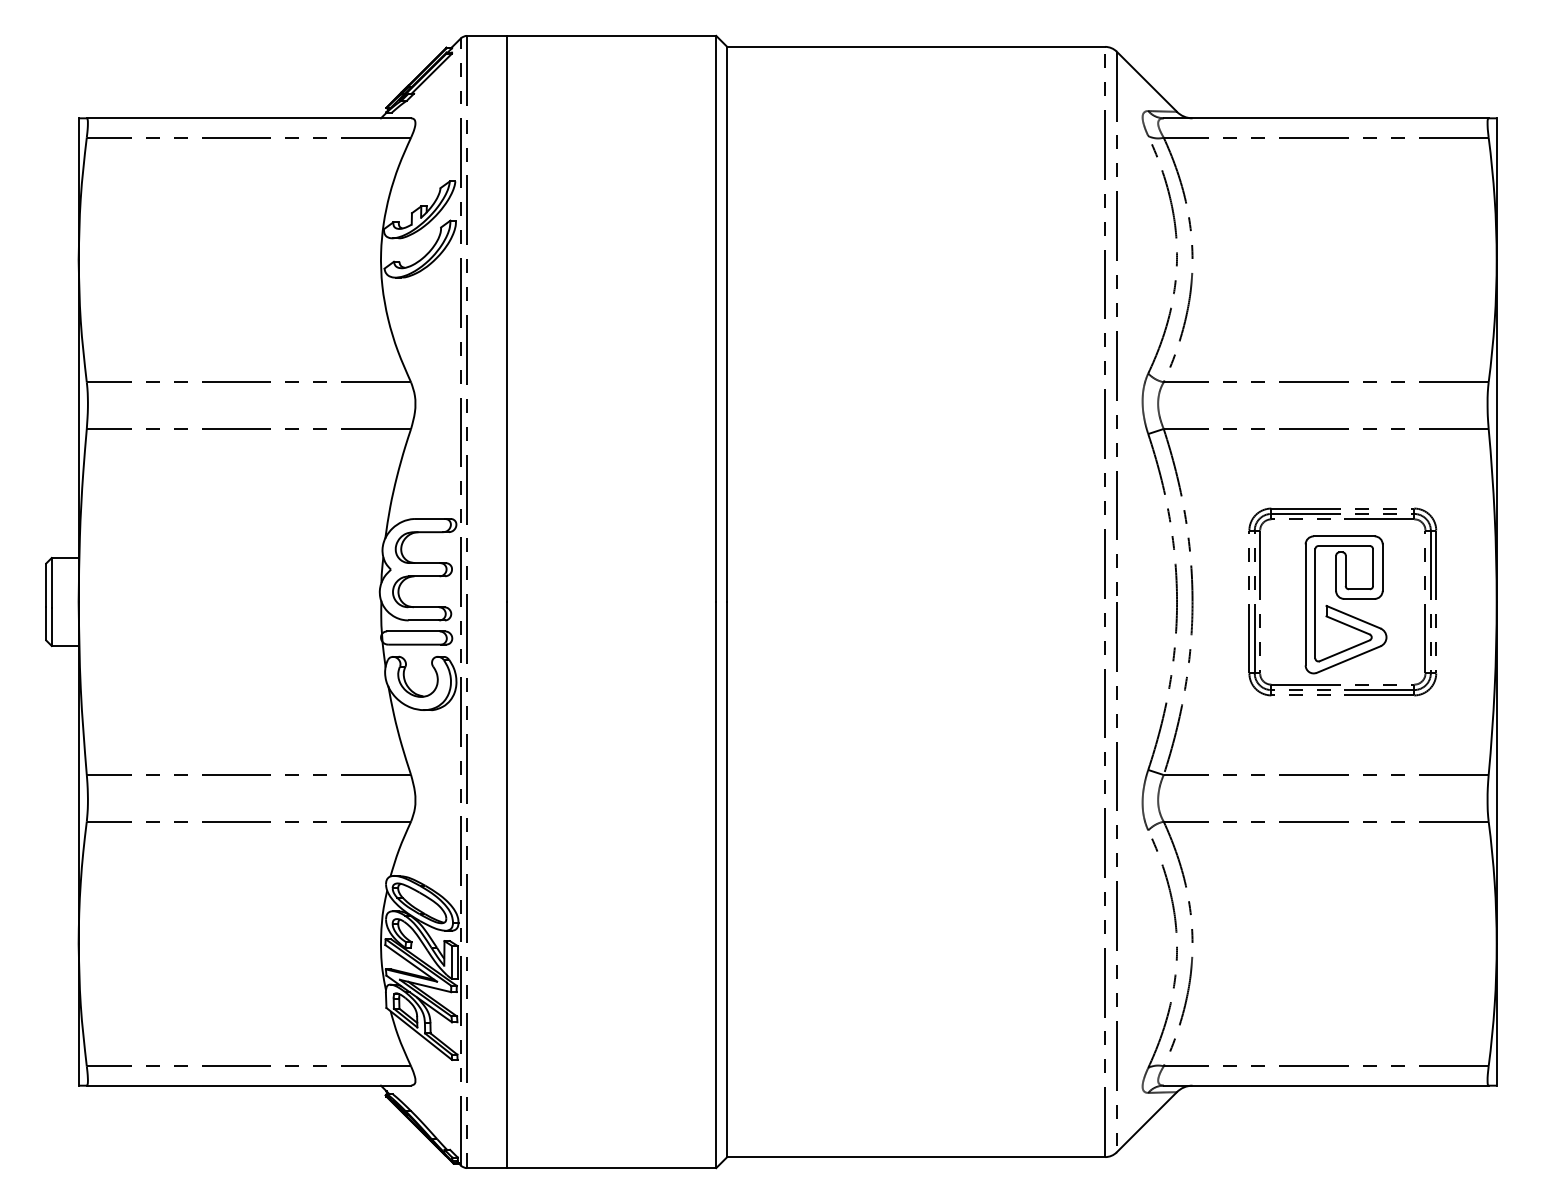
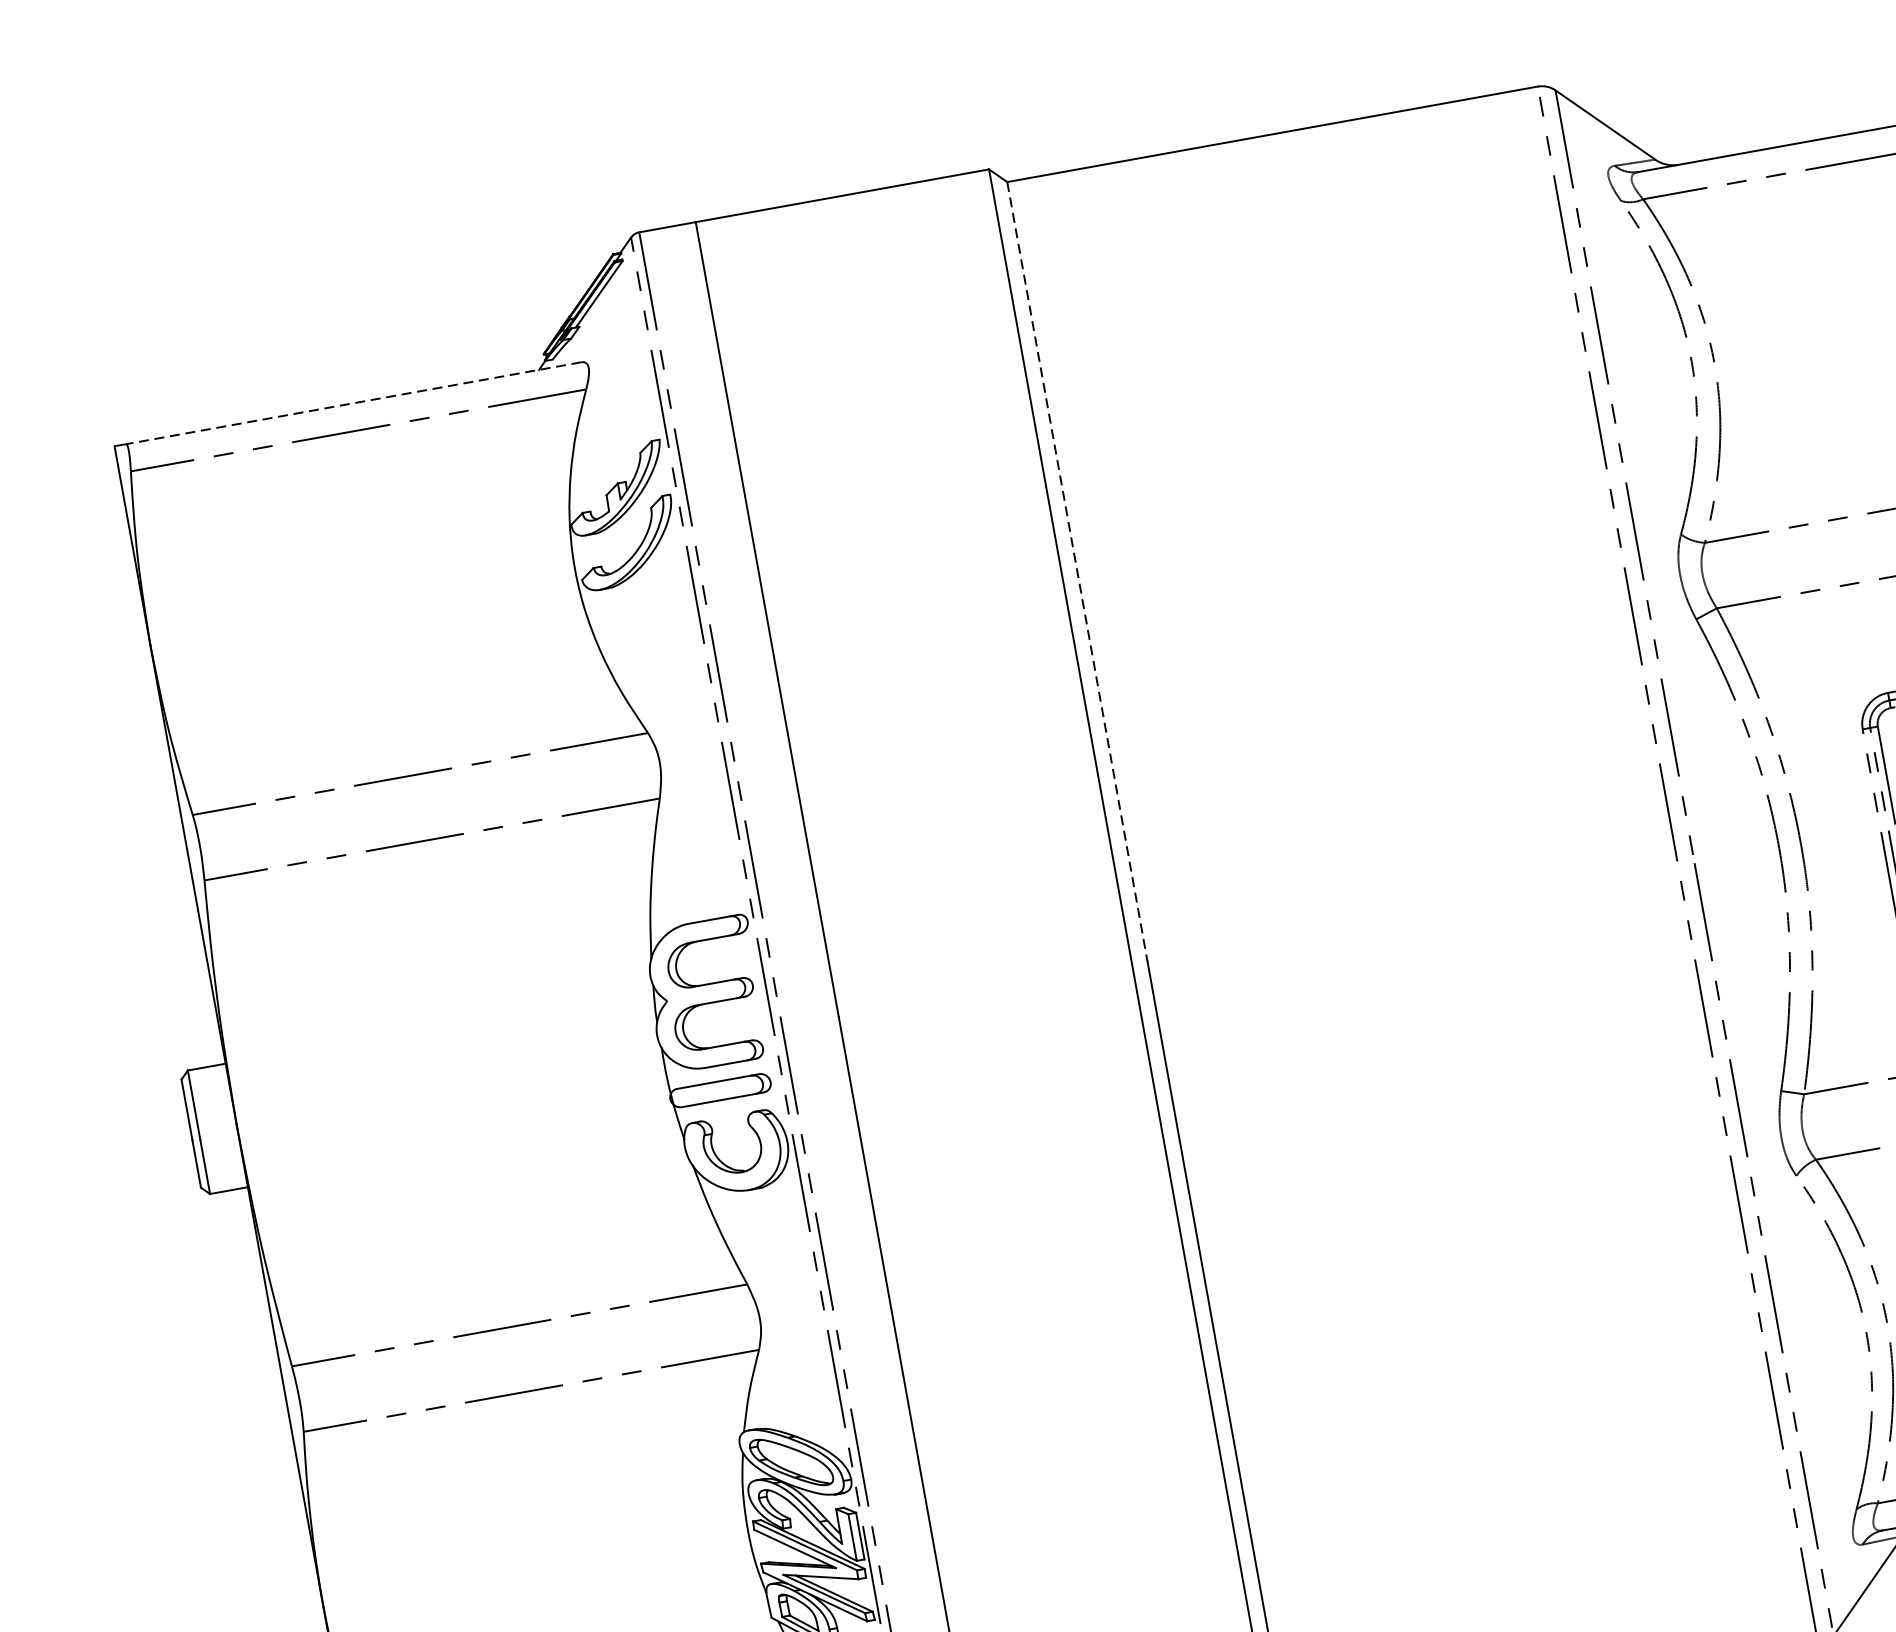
line: (248, 118) -> (353, 403), solid -> dashed
line: (727, 324) -> (1077, 571), solid -> dashed

